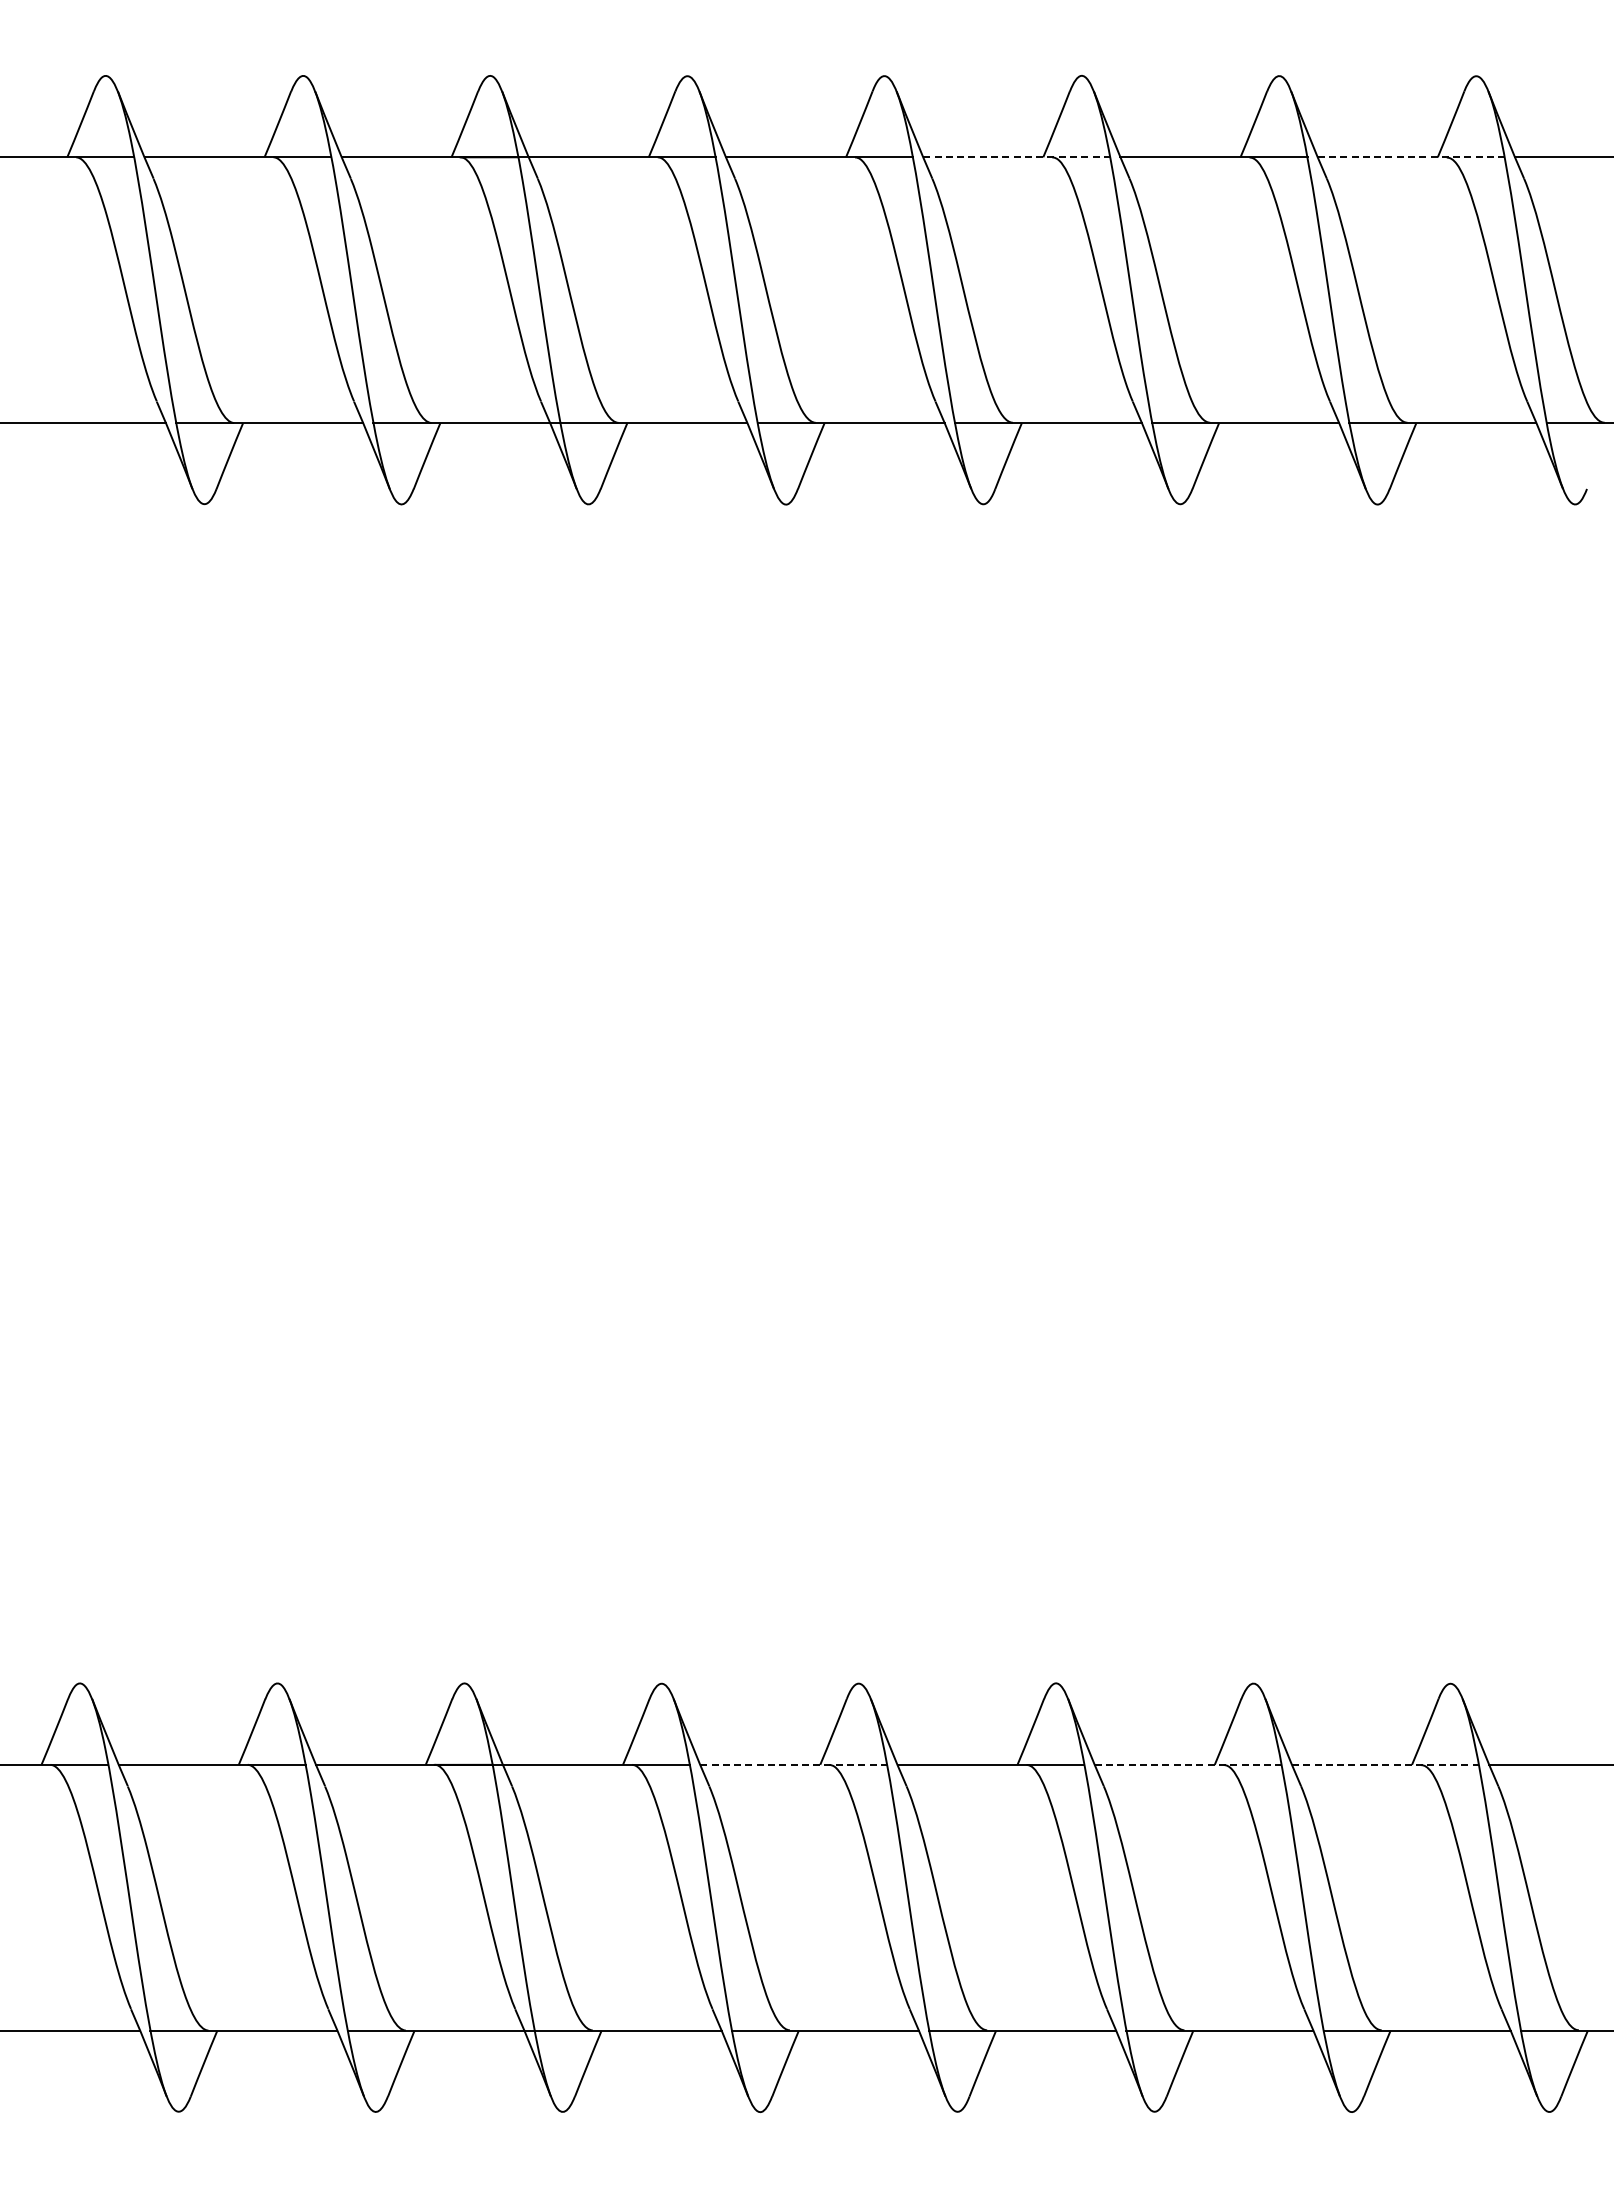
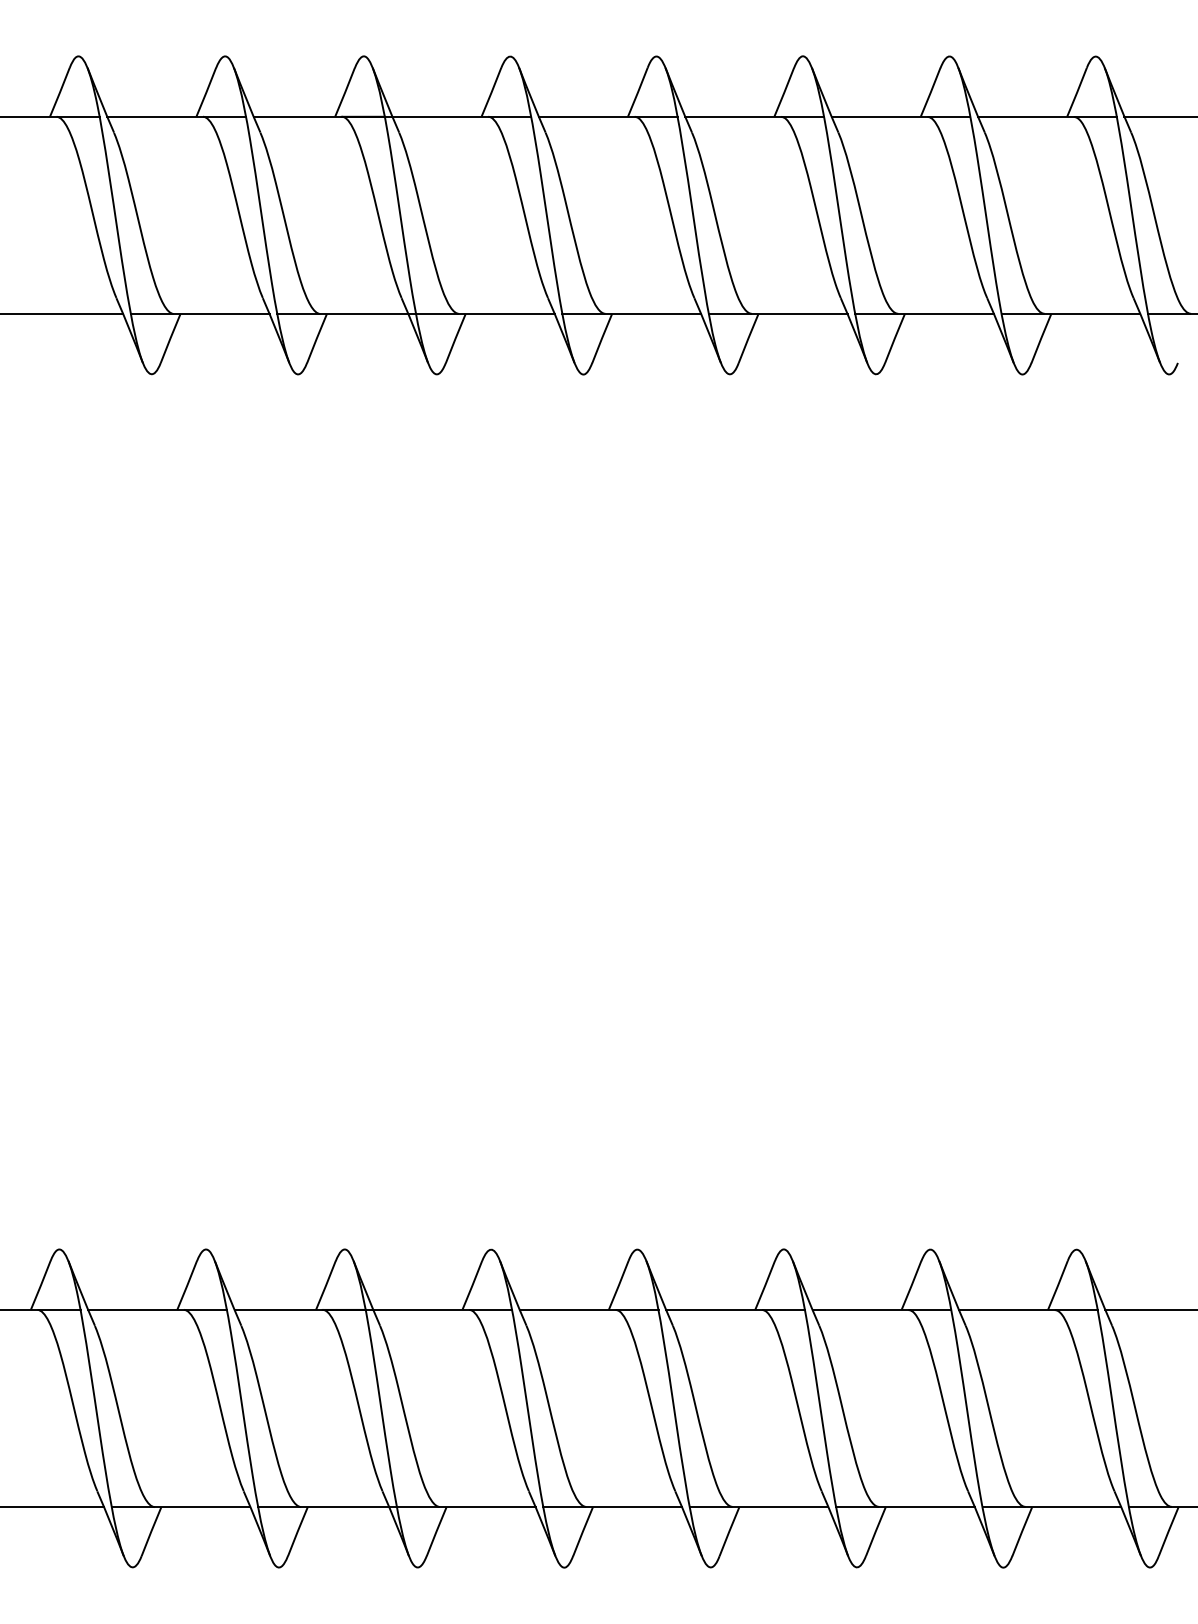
line: (1016, 157) -> (754, 116), dashed -> solid
line: (1411, 157) -> (1047, 116), dashed -> solid
line: (794, 1764) -> (589, 1309), dashed -> solid
line: (1188, 1764) -> (882, 1309), dashed -> solid
line: (1385, 1764) -> (1028, 1309), dashed -> solid

